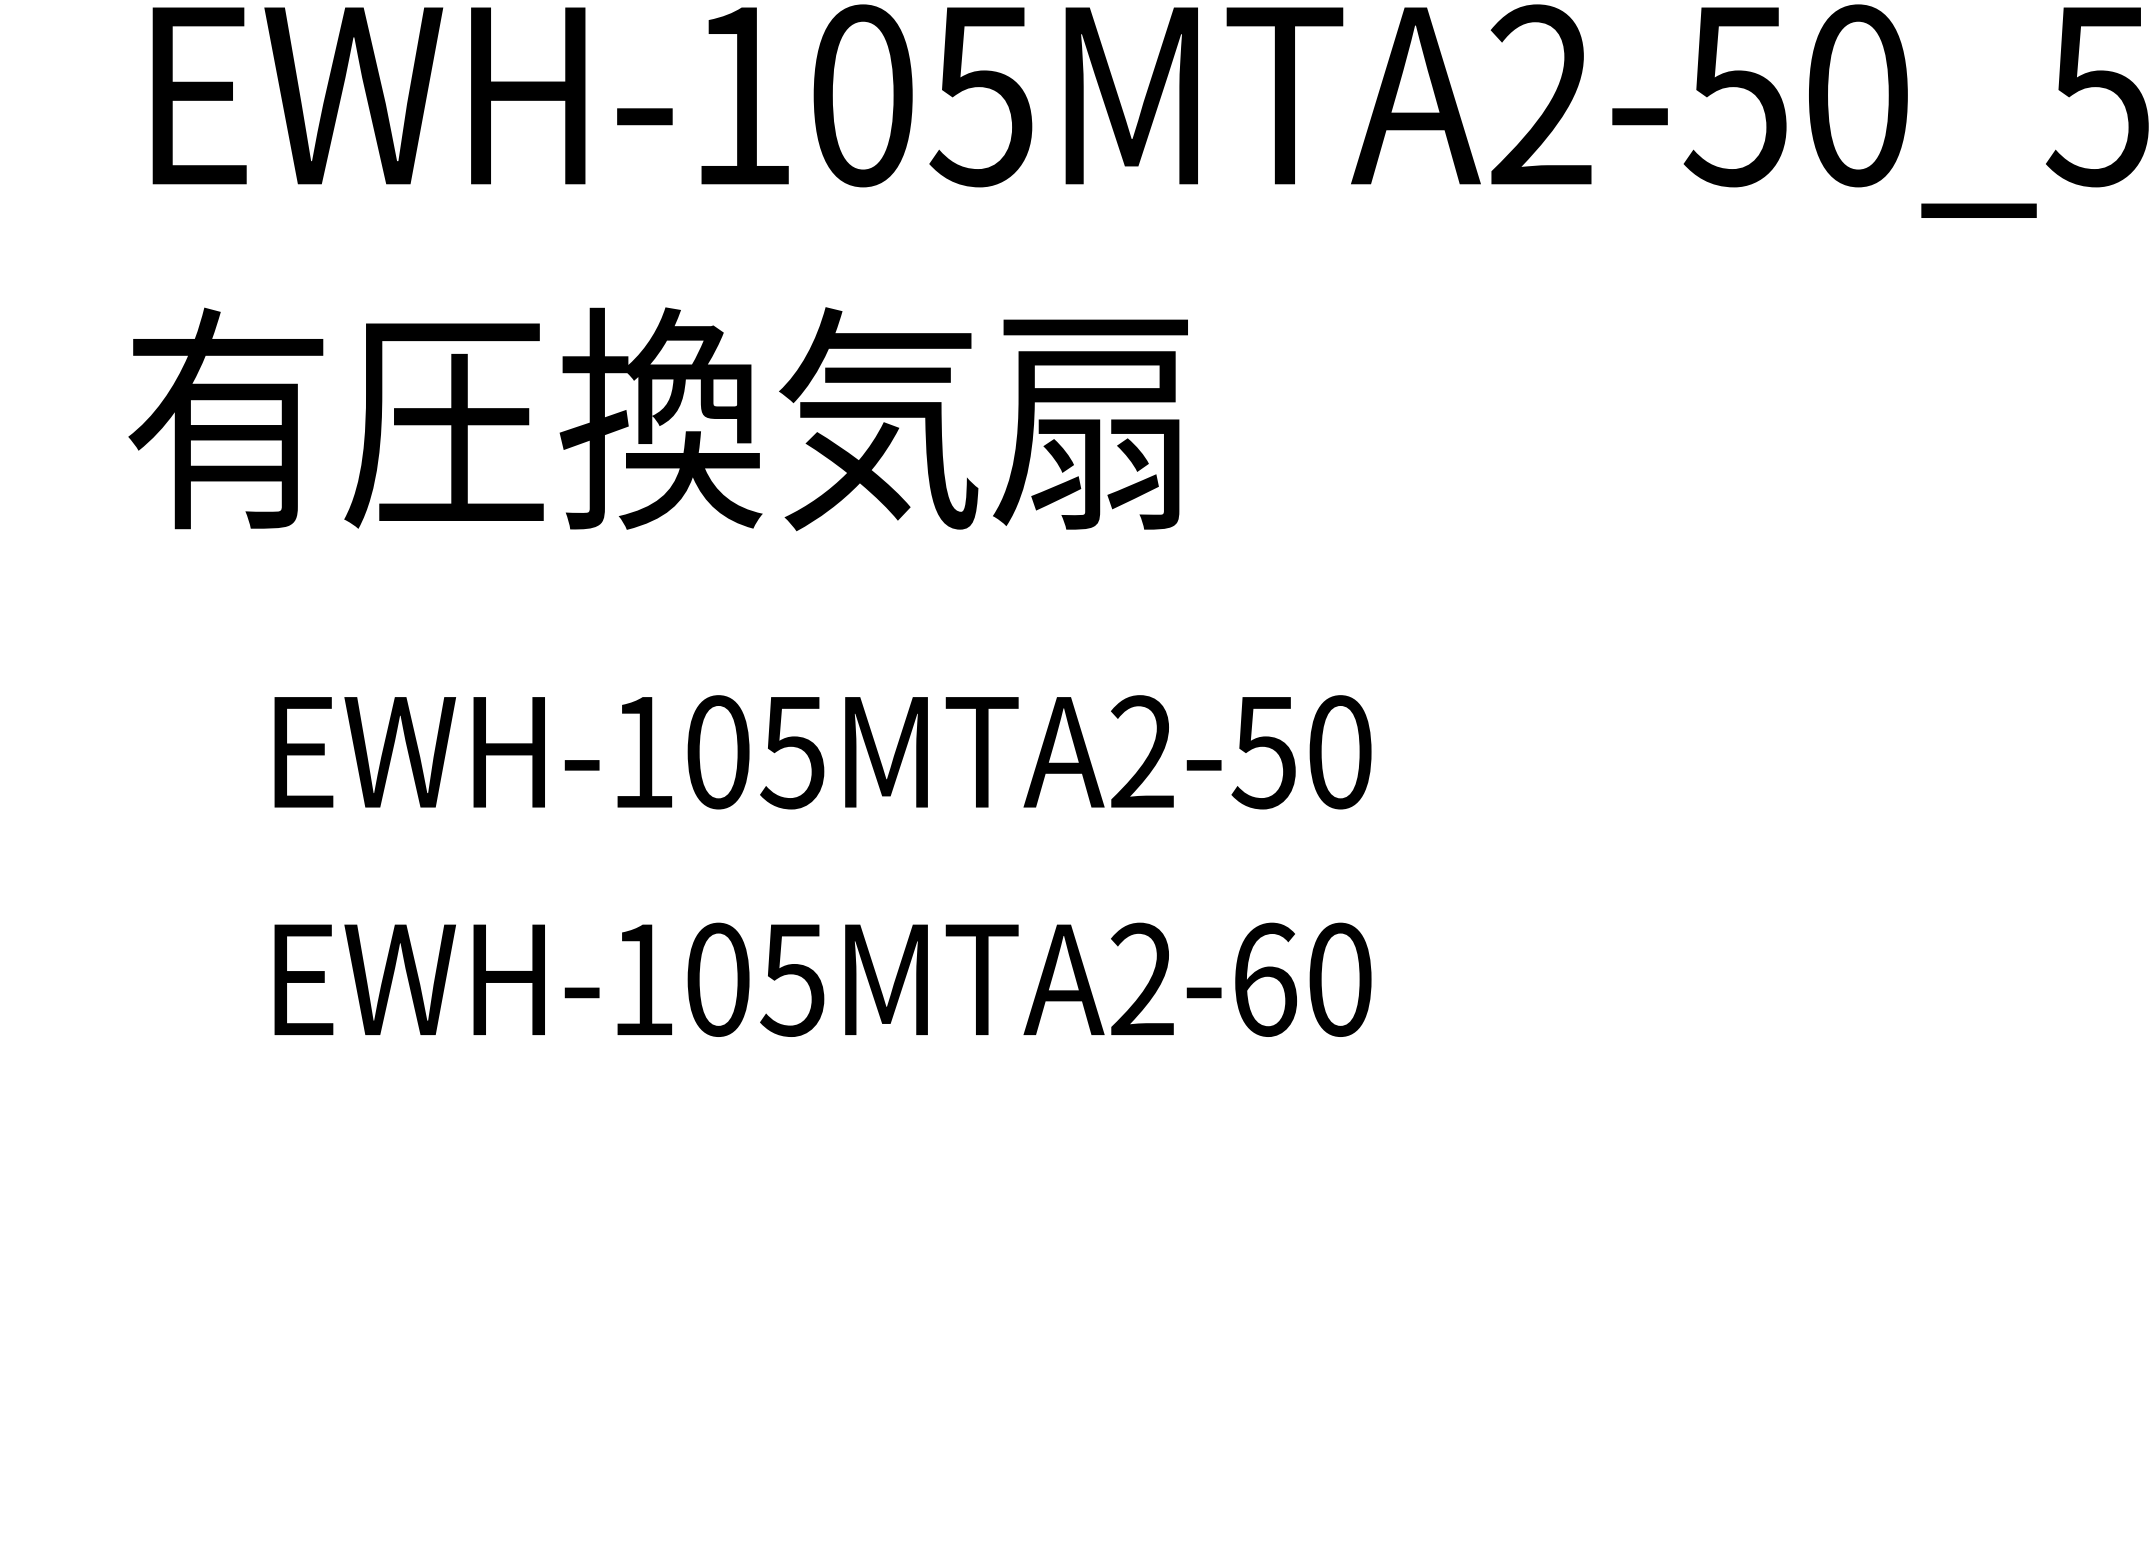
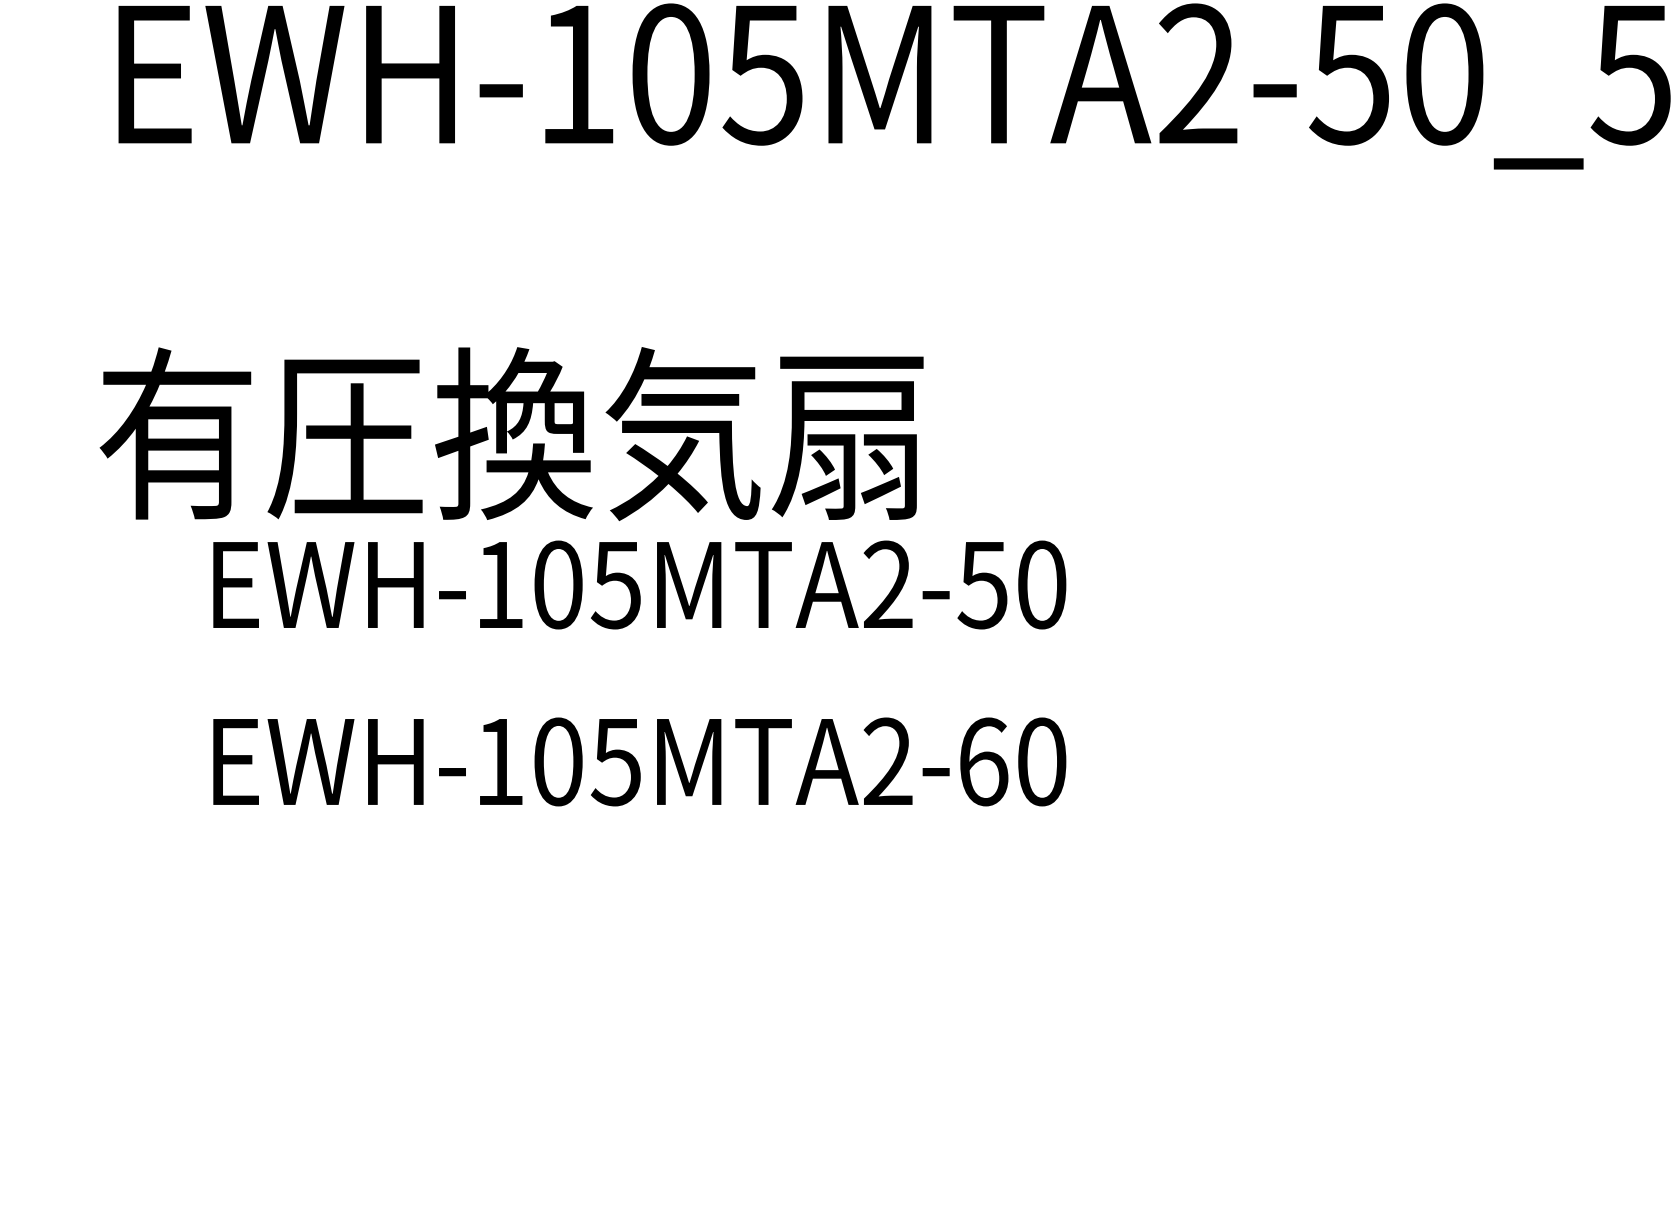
text: (657, 419) -> (511, 434), moved

